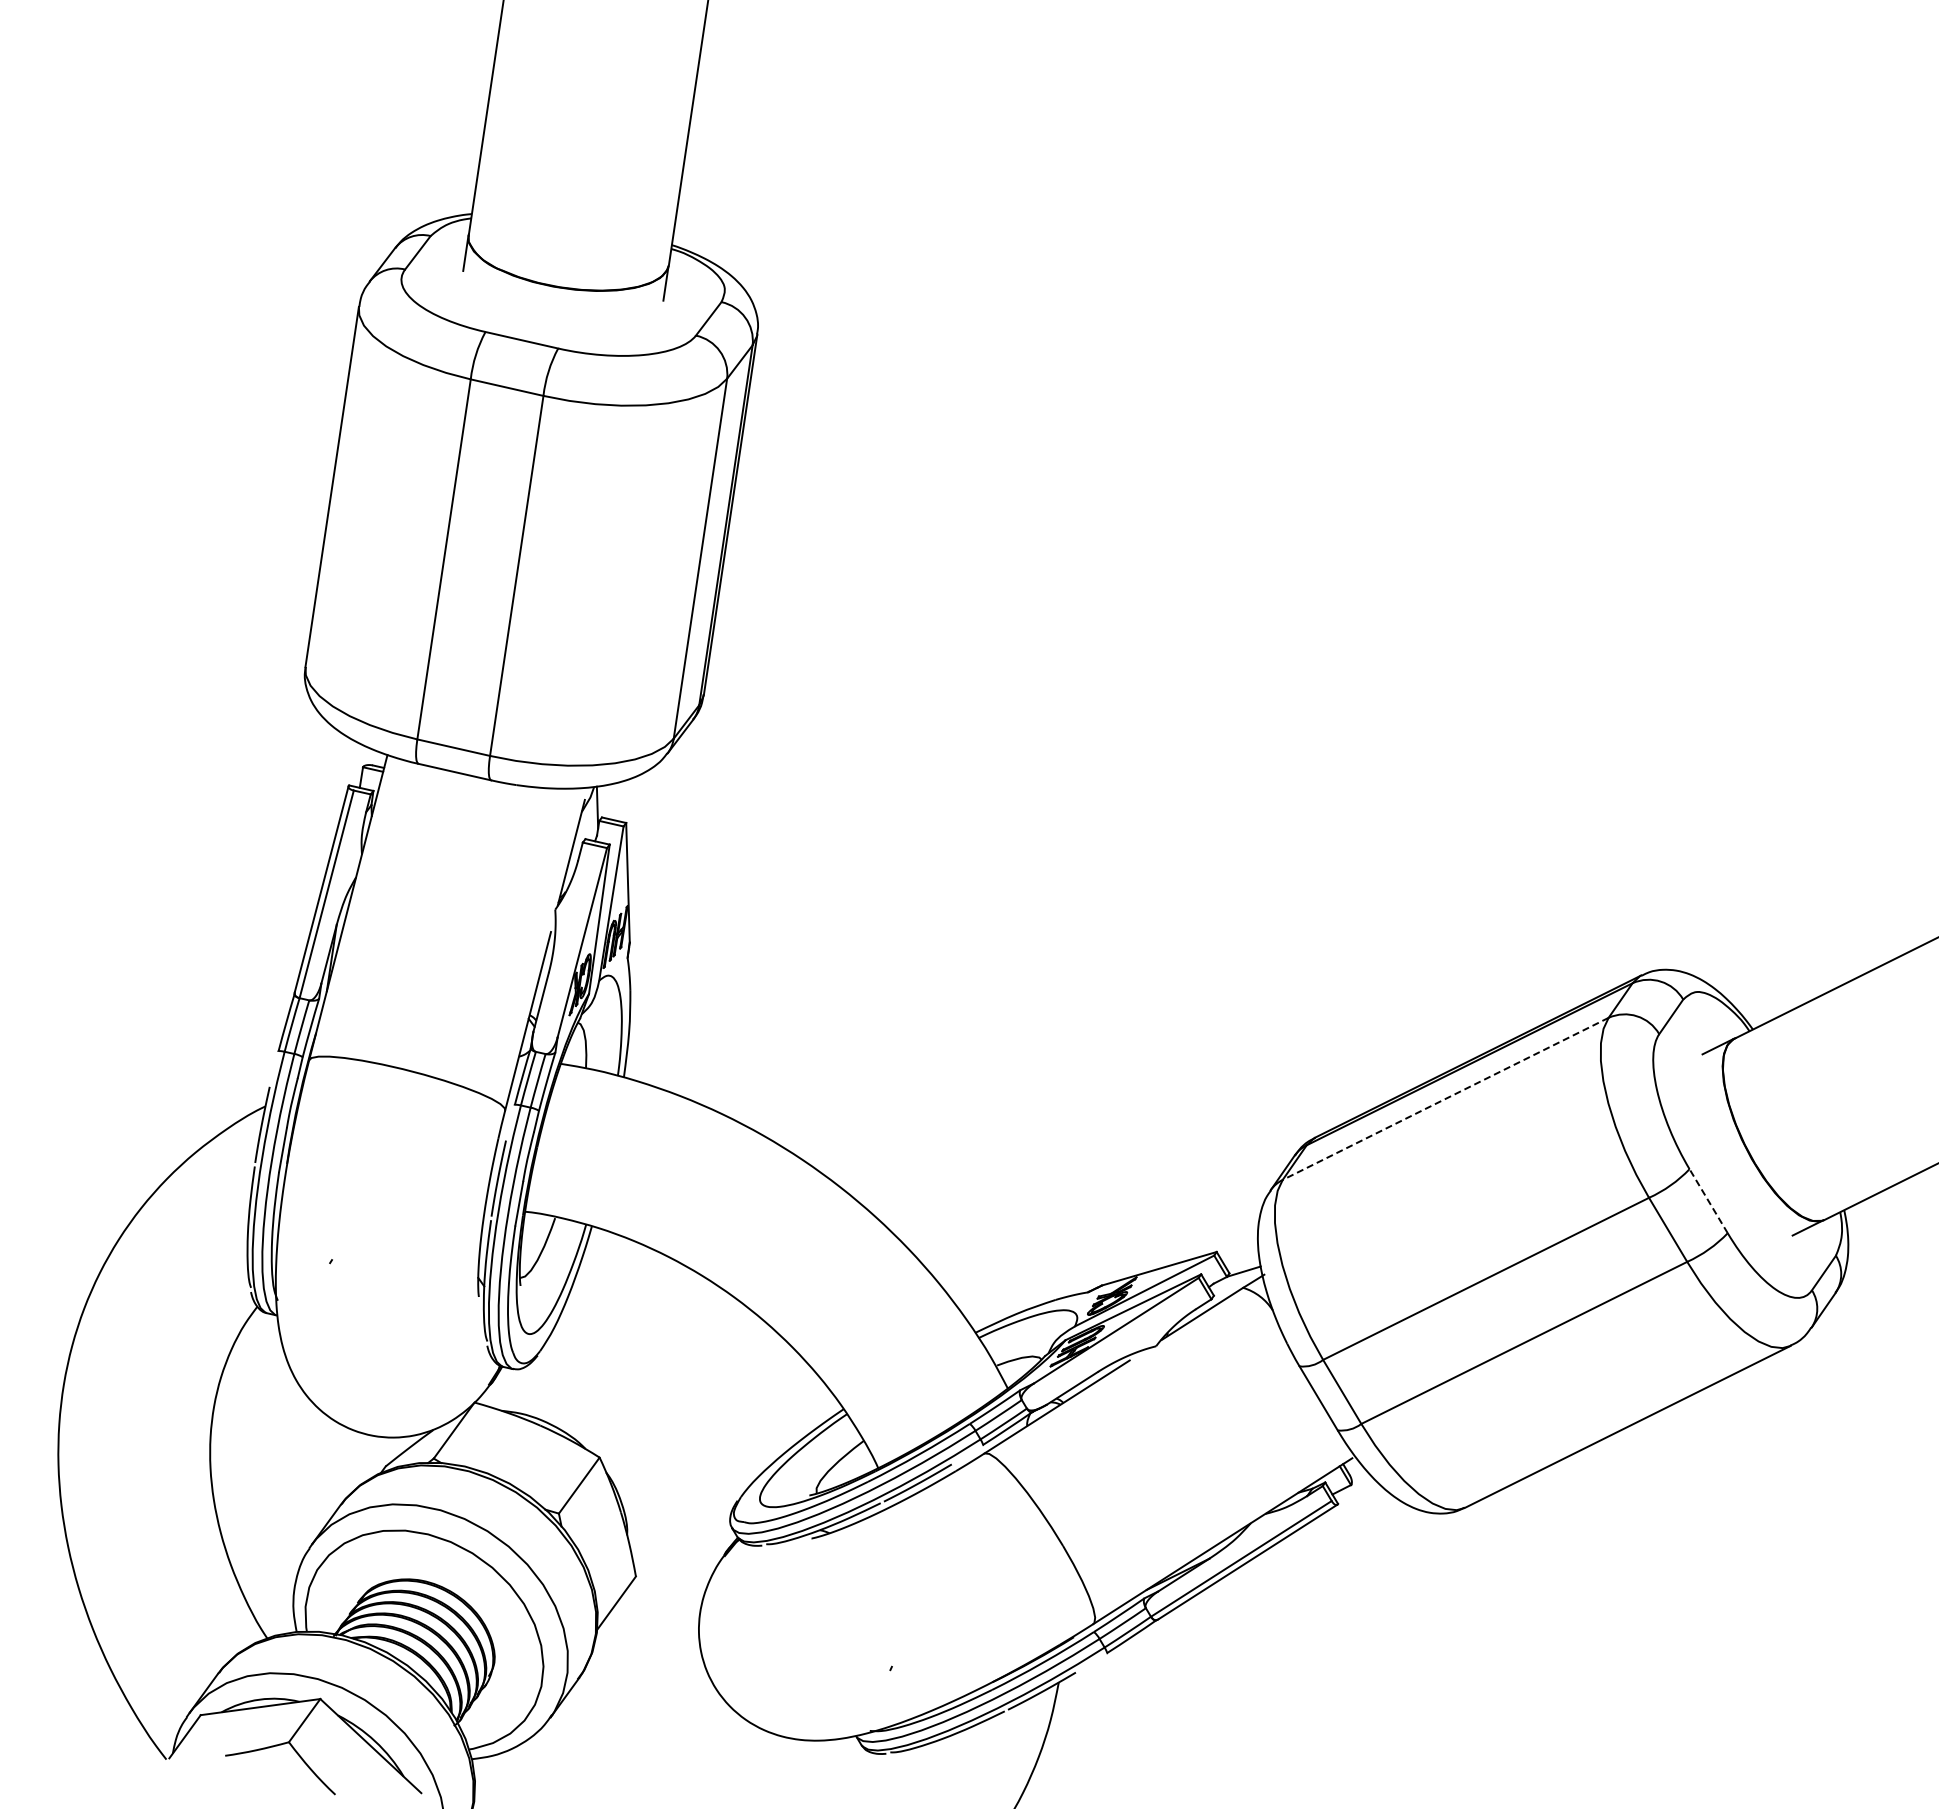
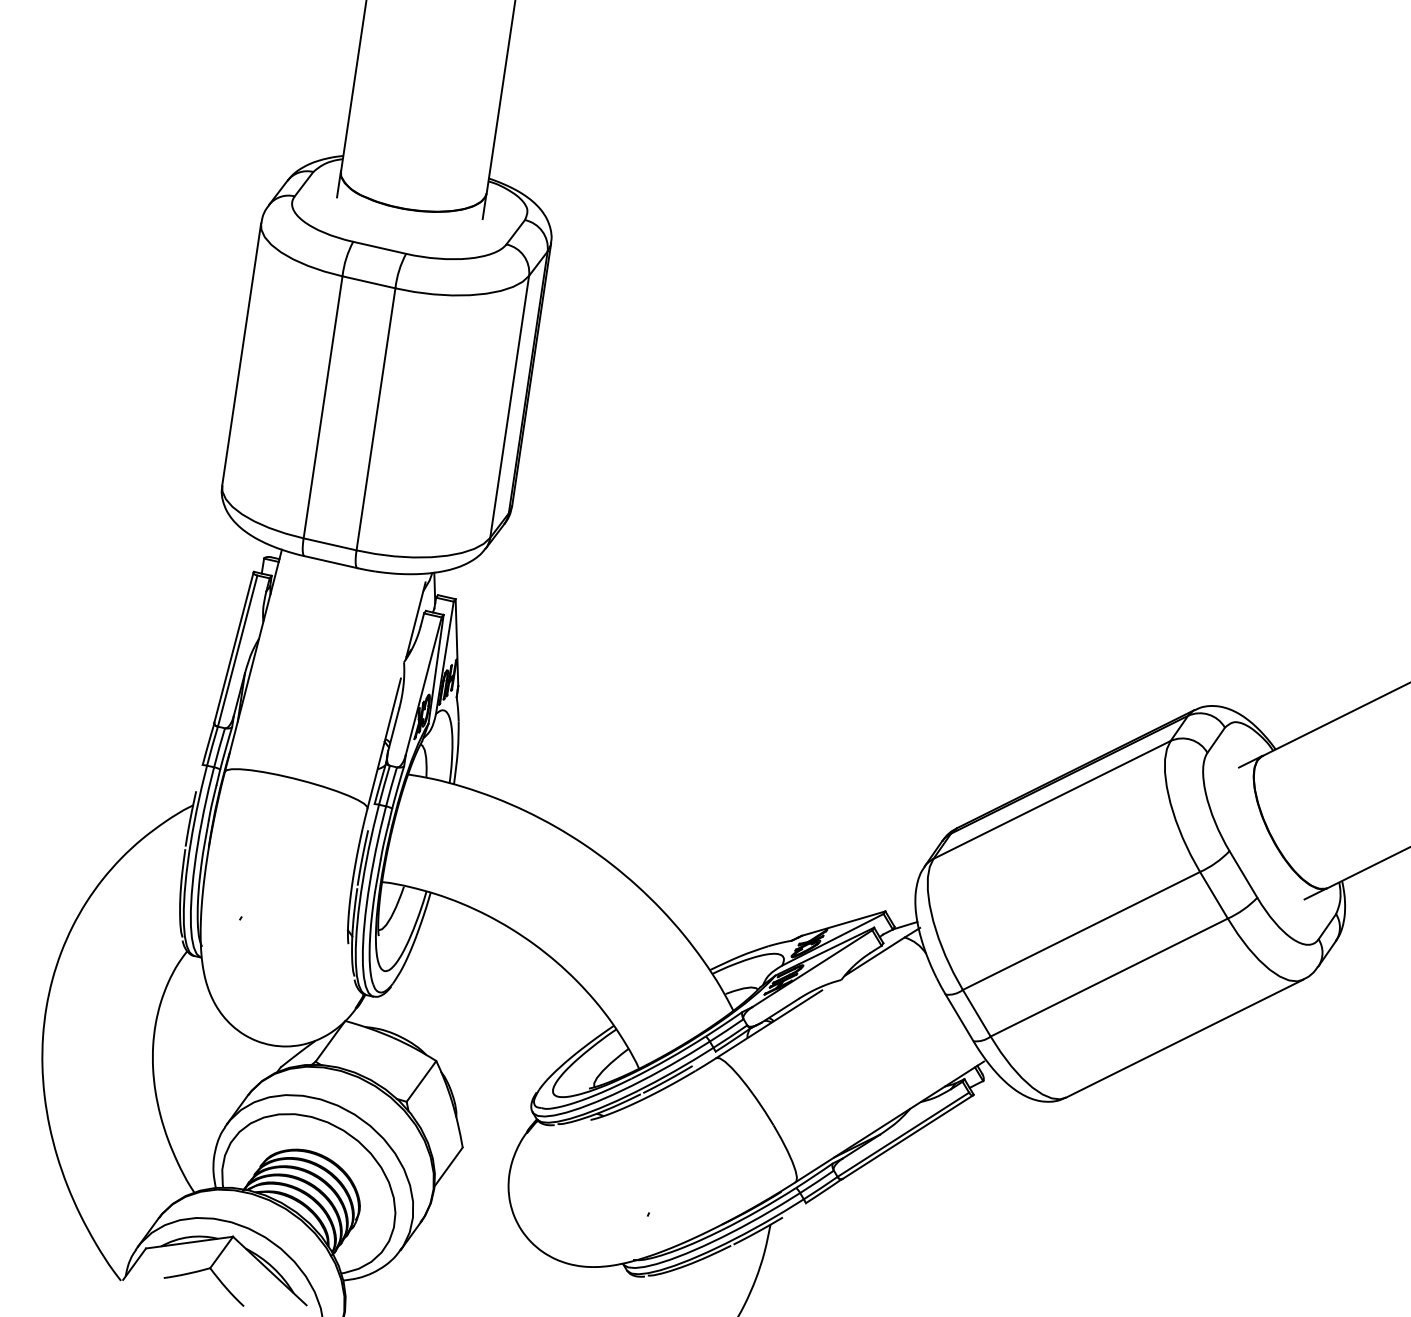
line: (1445, 1098) -> (1051, 799), dashed -> solid
line: (1708, 1200) -> (1243, 873), dashed -> solid

